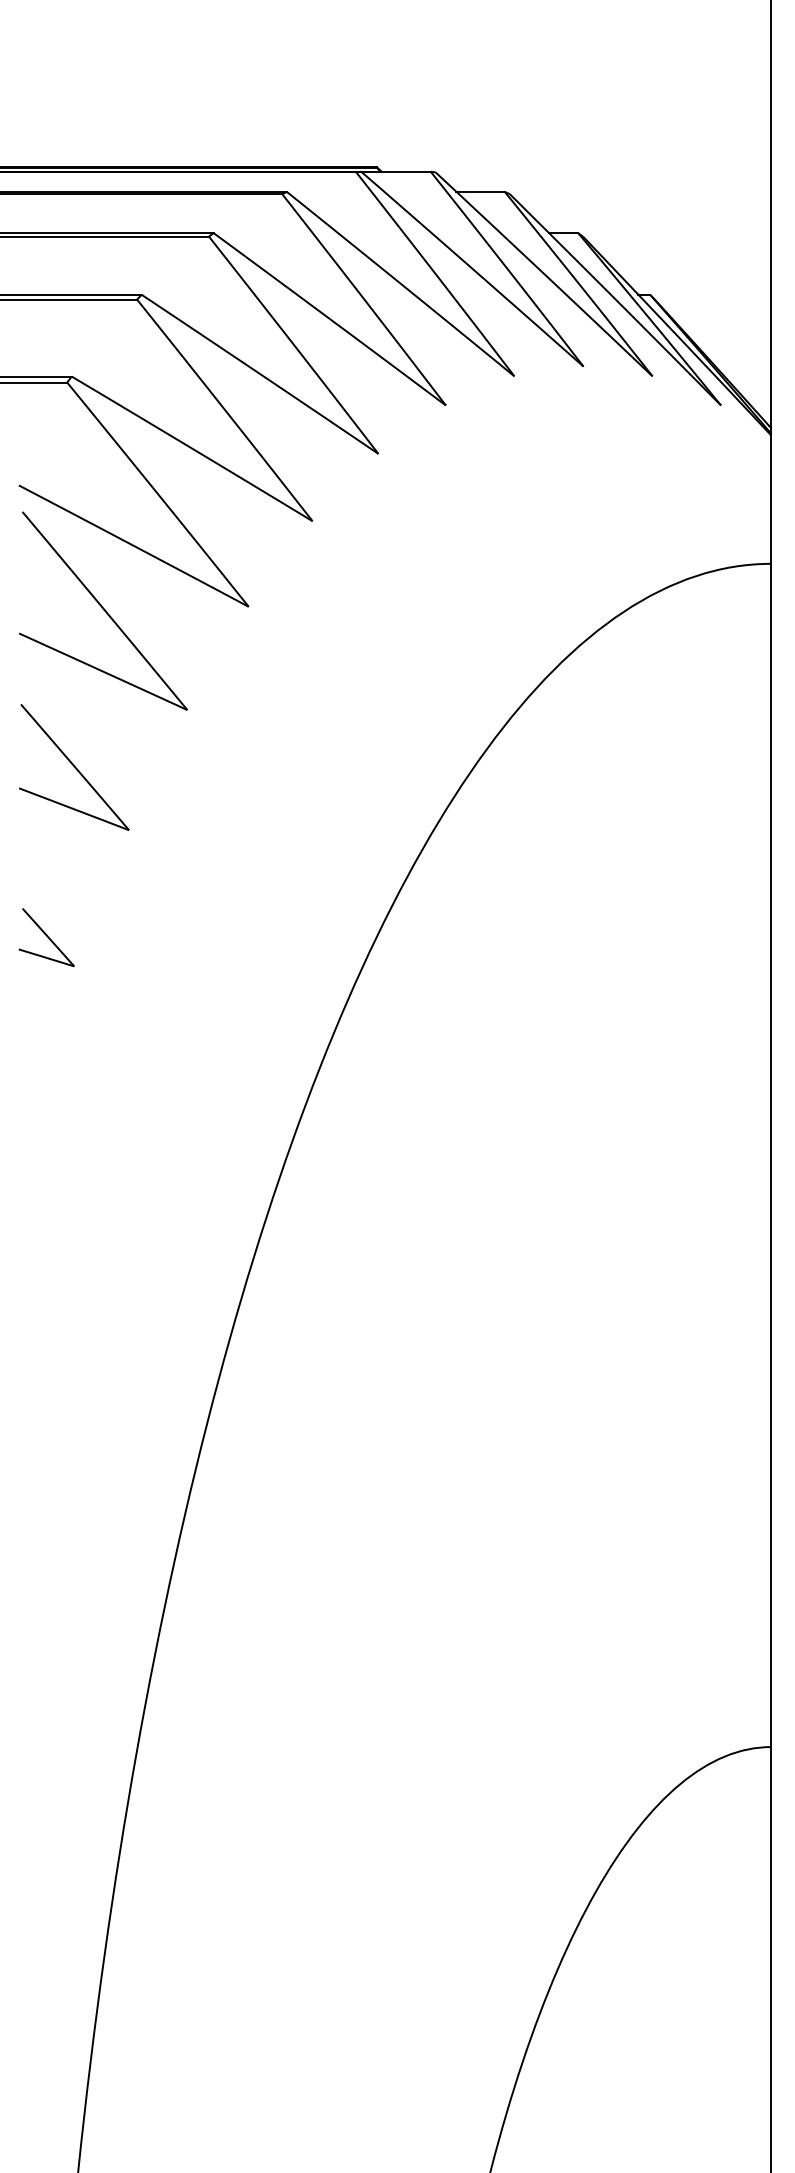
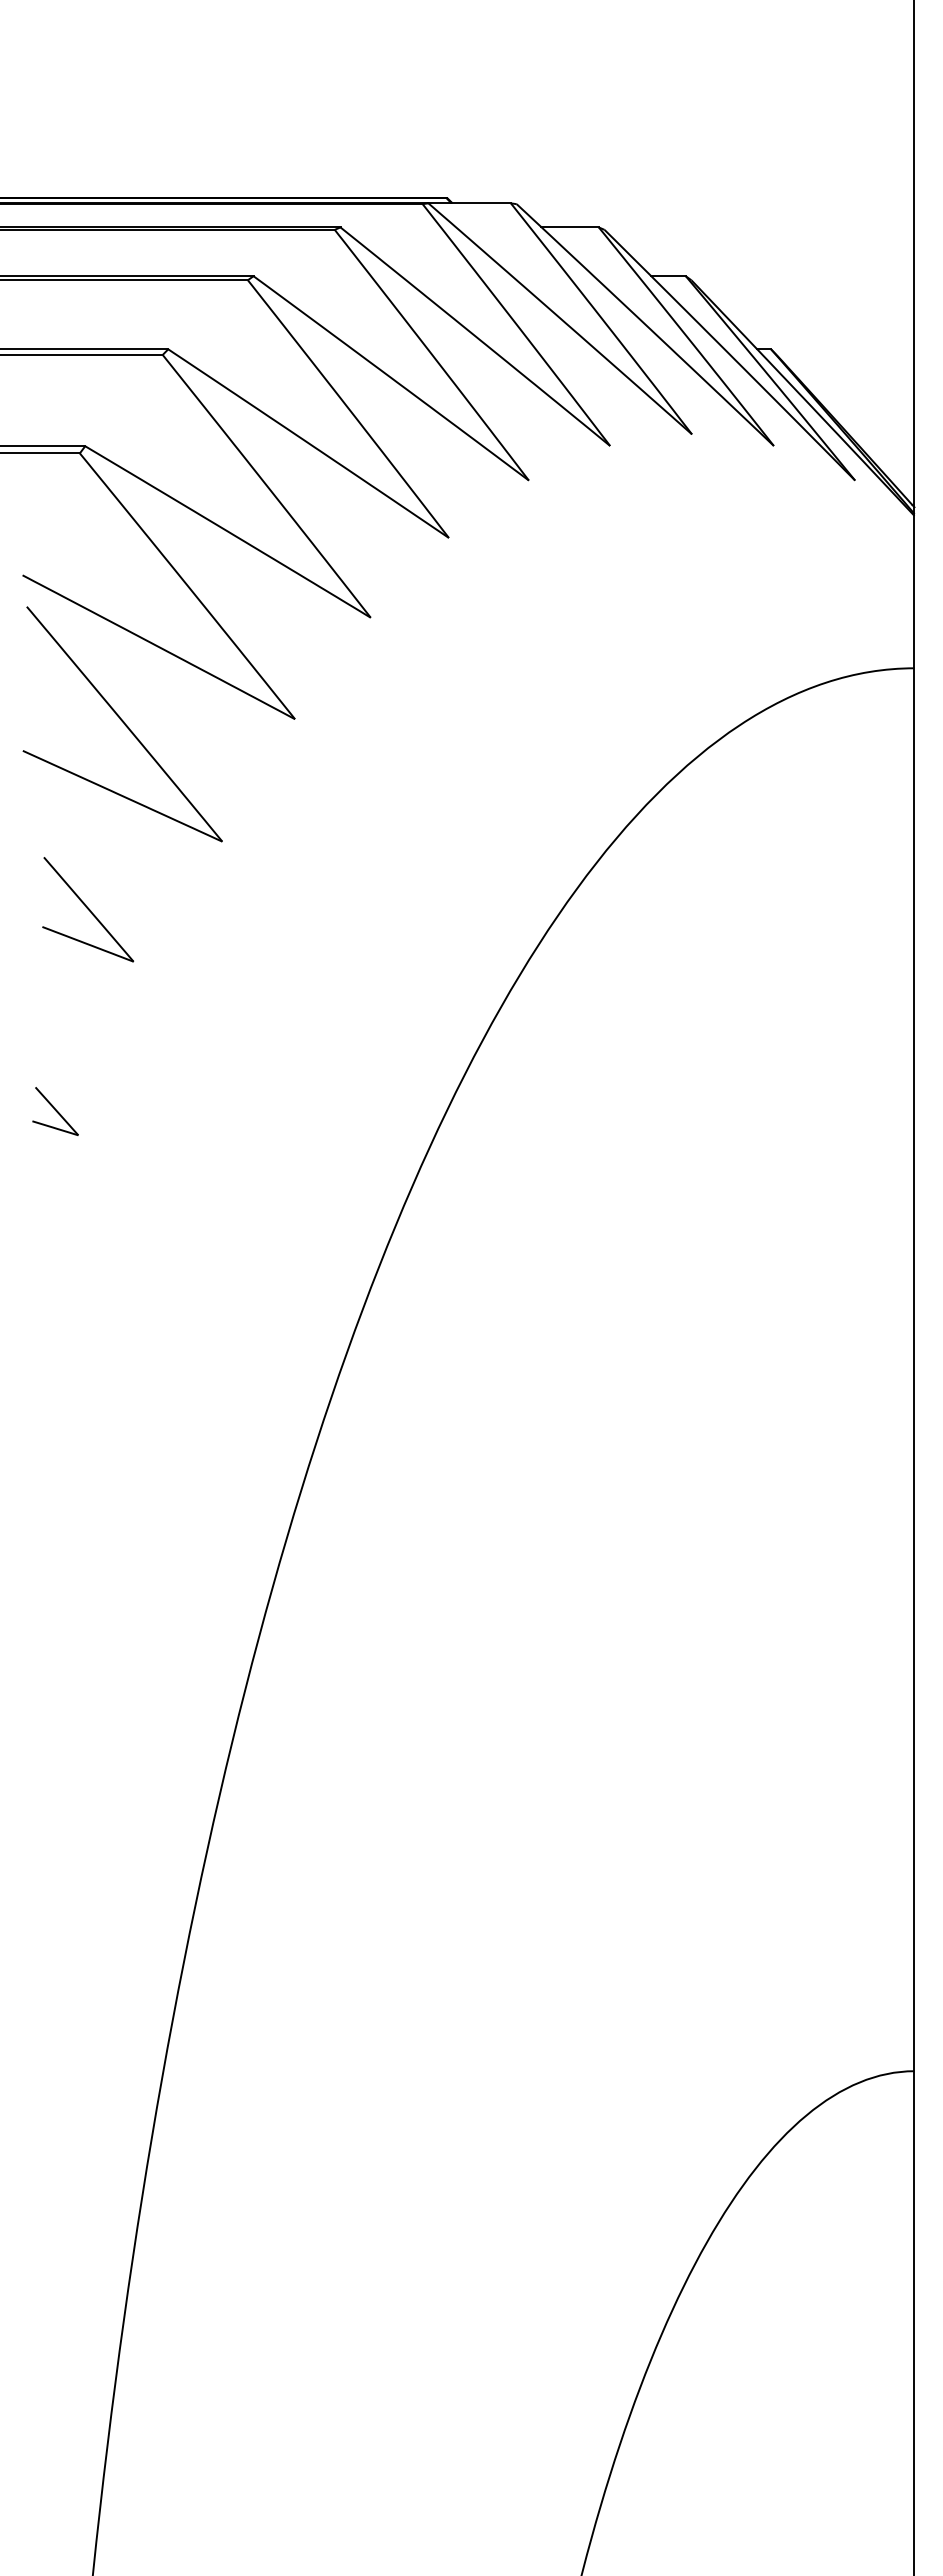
part: (73, 767) -> (87, 909), size x0.7
part: (46, 937) -> (55, 1111), size x0.7

